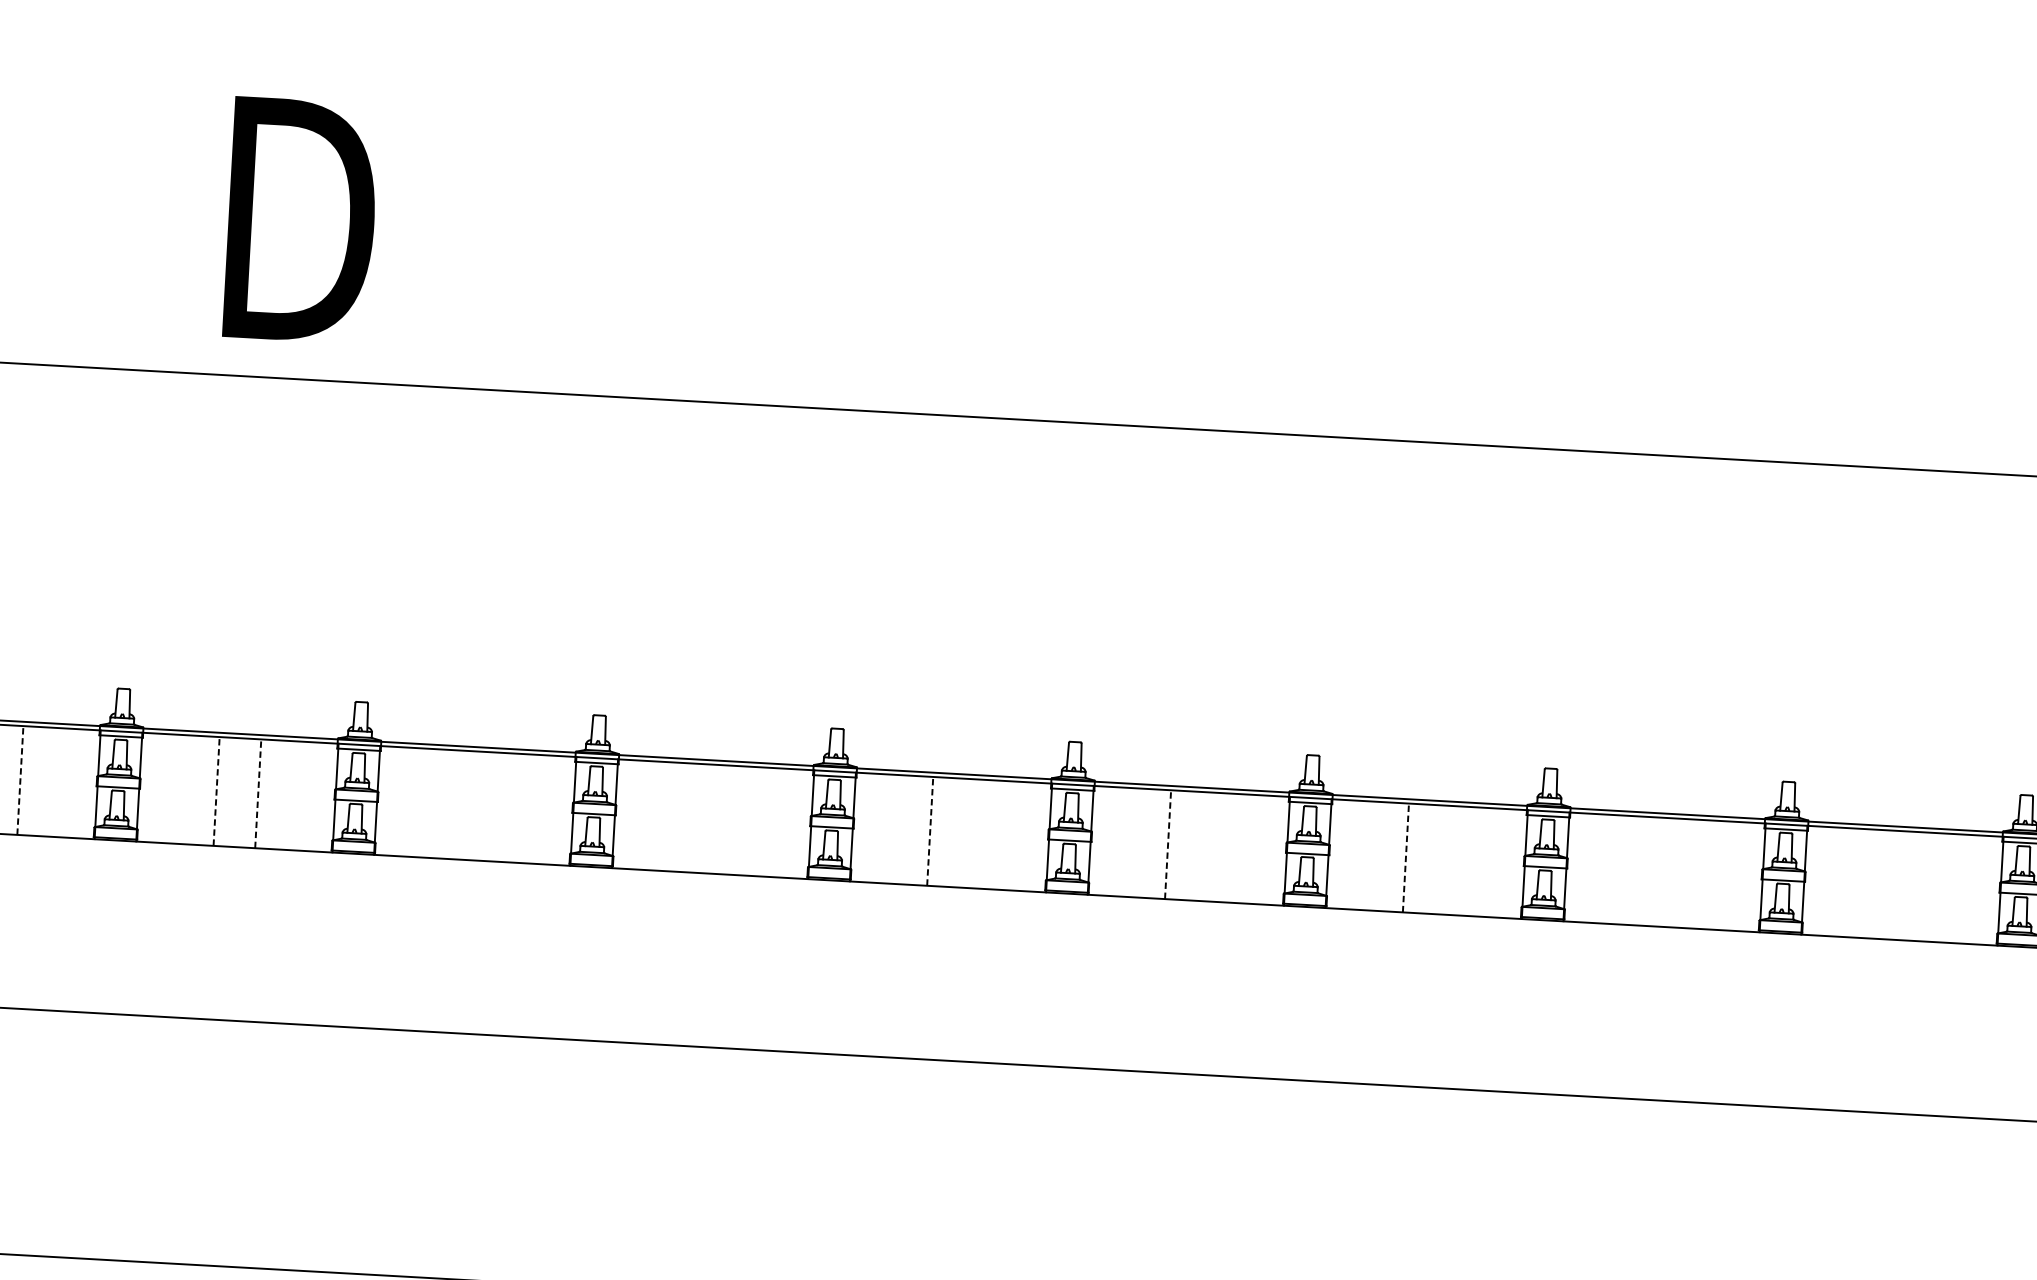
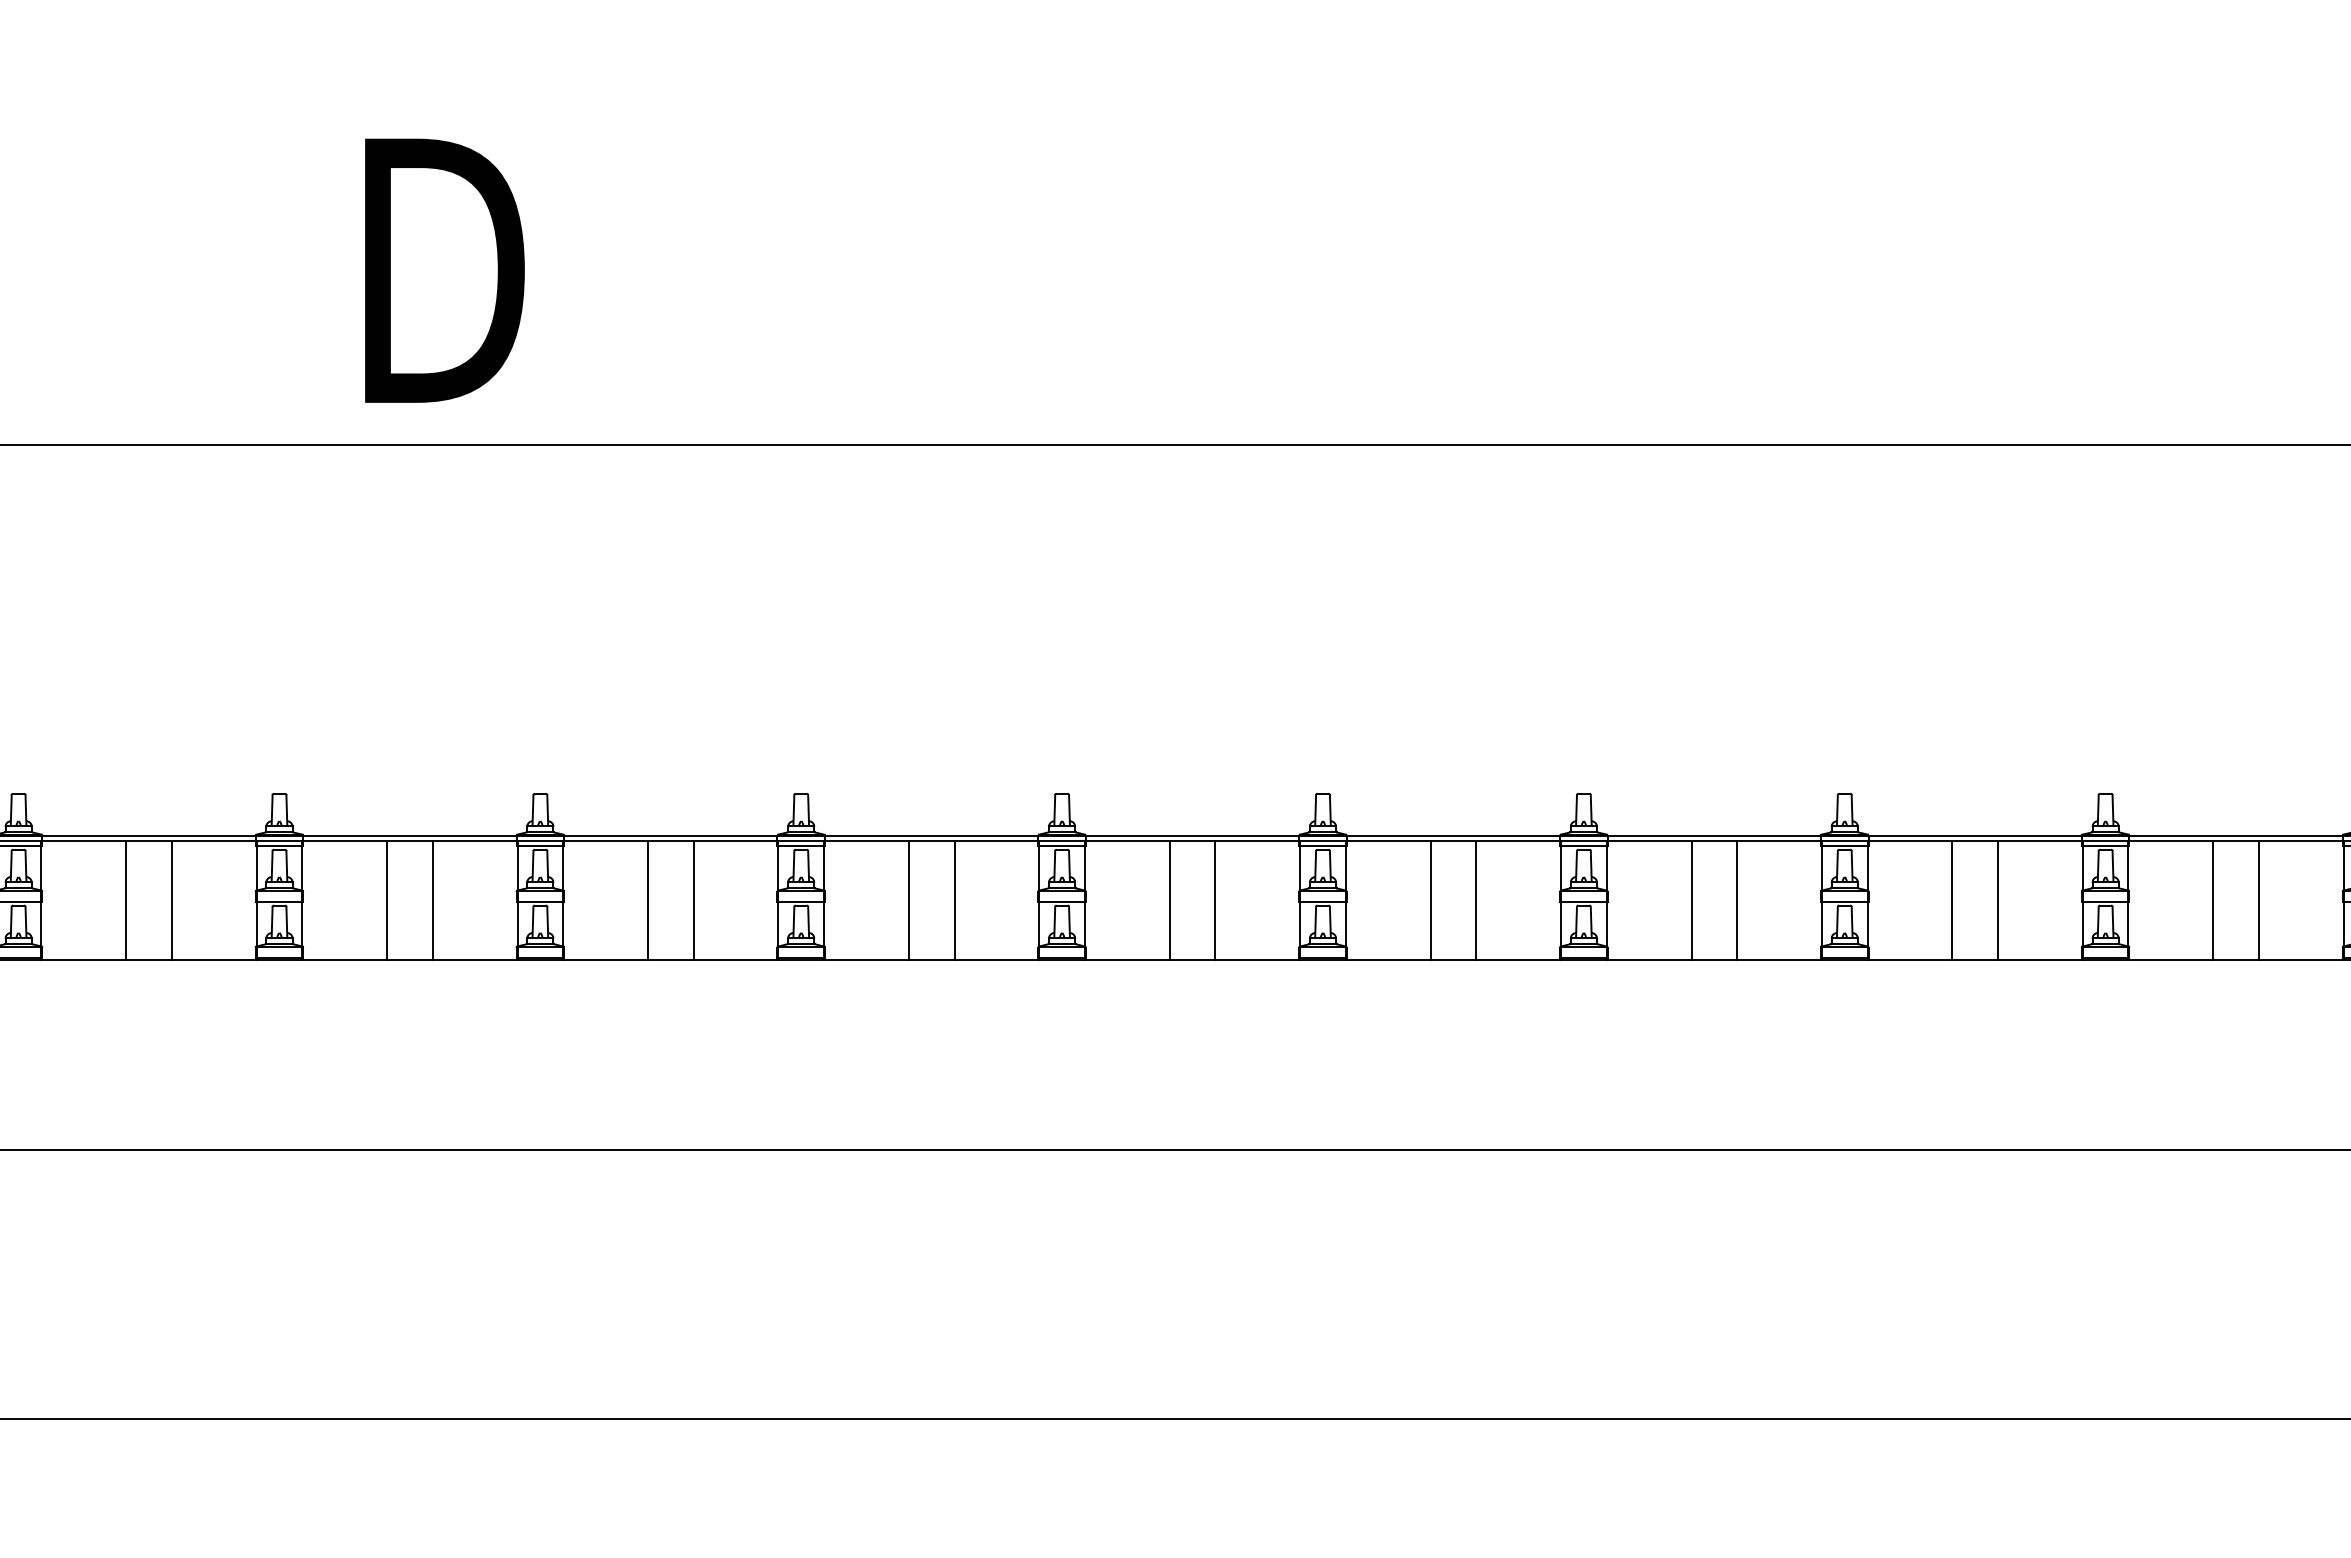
line: (20, 780) -> (171, 900), dashed -> solid
line: (216, 791) -> (387, 900), dashed -> solid
line: (257, 793) -> (432, 900), dashed -> solid
line: (454, 804) -> (647, 899), added
line: (496, 806) -> (693, 899), added
line: (692, 817) -> (908, 899), added
line: (733, 819) -> (954, 899), added
line: (929, 831) -> (1169, 900), dashed -> solid
line: (971, 832) -> (1215, 899), added
line: (1167, 844) -> (1430, 900), dashed -> solid
line: (1209, 846) -> (1476, 899), added
line: (1405, 858) -> (1691, 900), dashed -> solid
line: (1447, 859) -> (1737, 899), added
line: (1643, 870) -> (1952, 899), added
line: (1685, 872) -> (1998, 899), added
line: (1881, 883) -> (2213, 899), added
line: (1922, 886) -> (2258, 899), added

